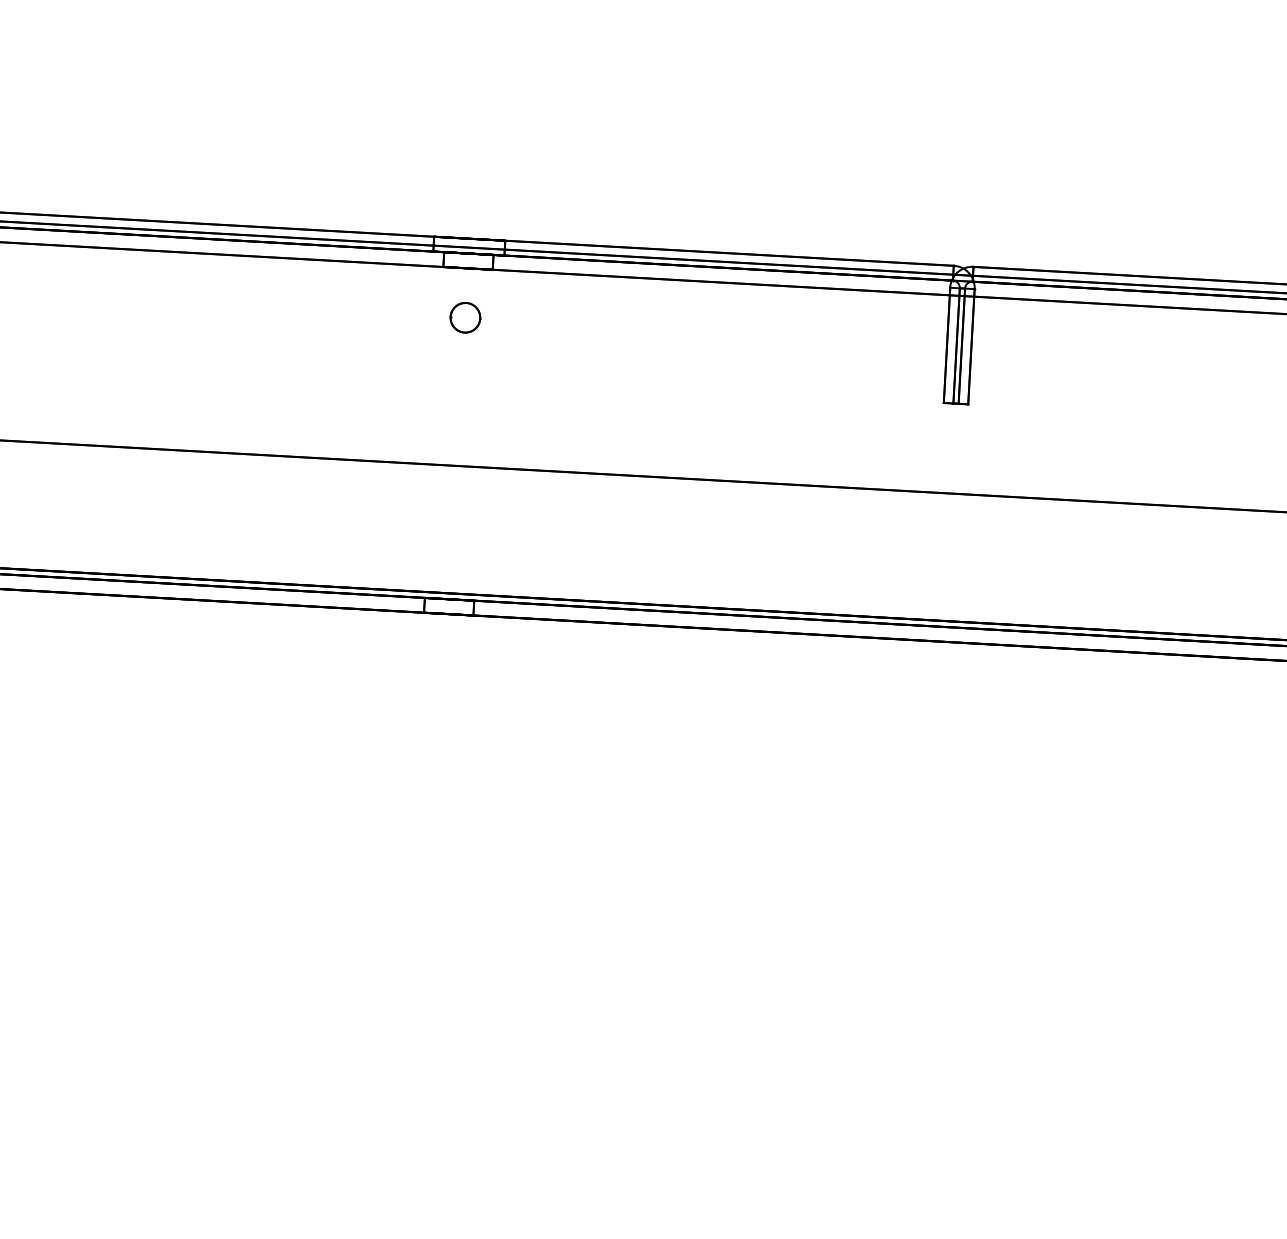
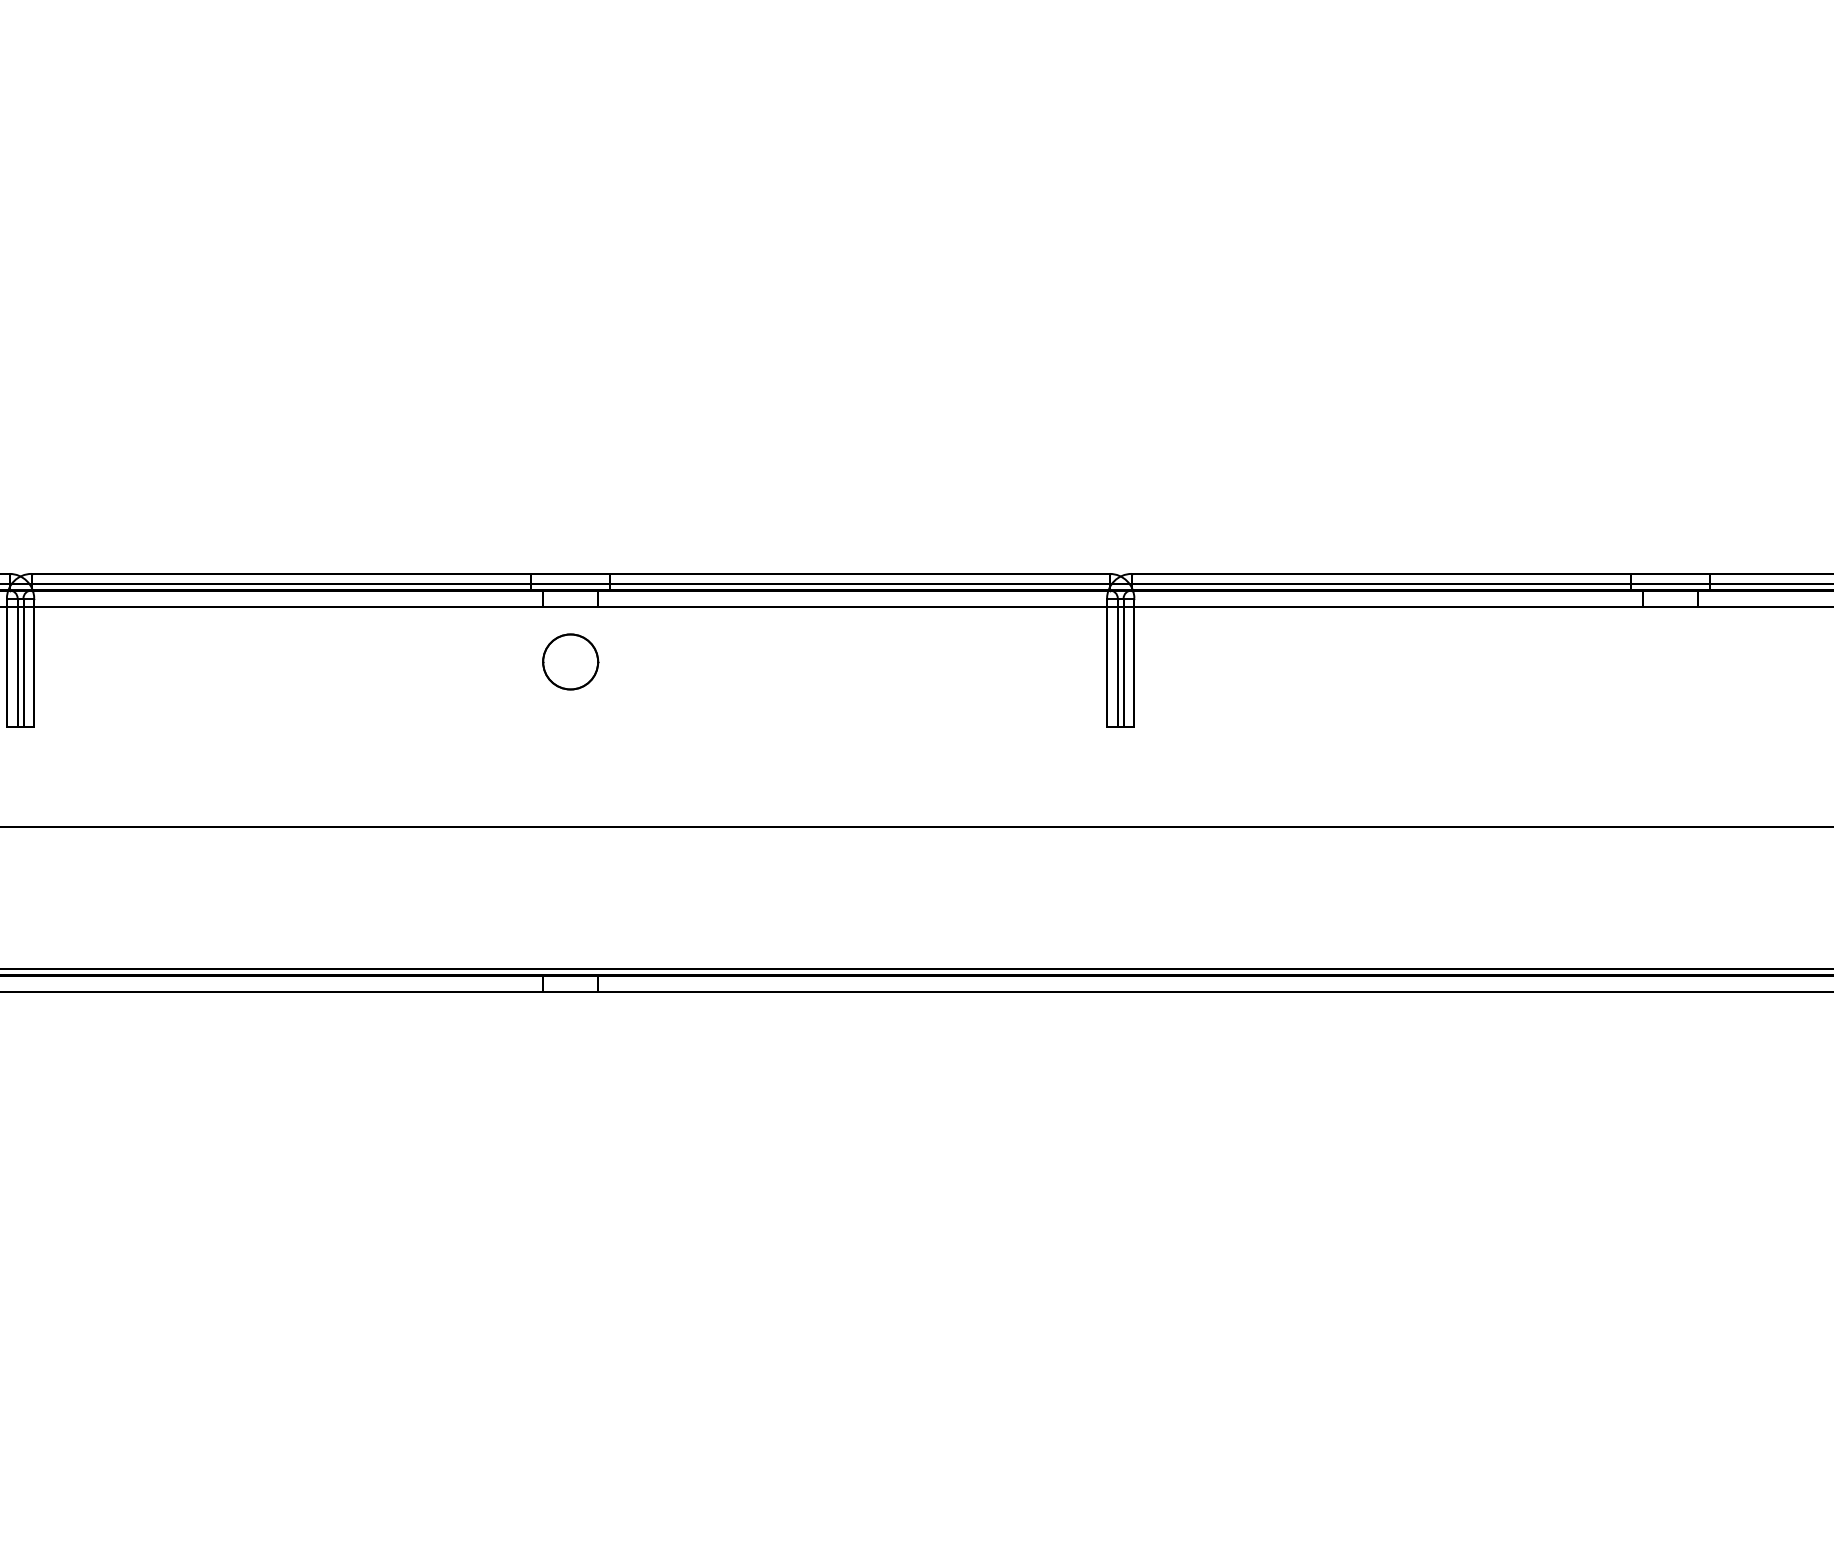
circle: (465, 317) -> (570, 661), size x1.67

